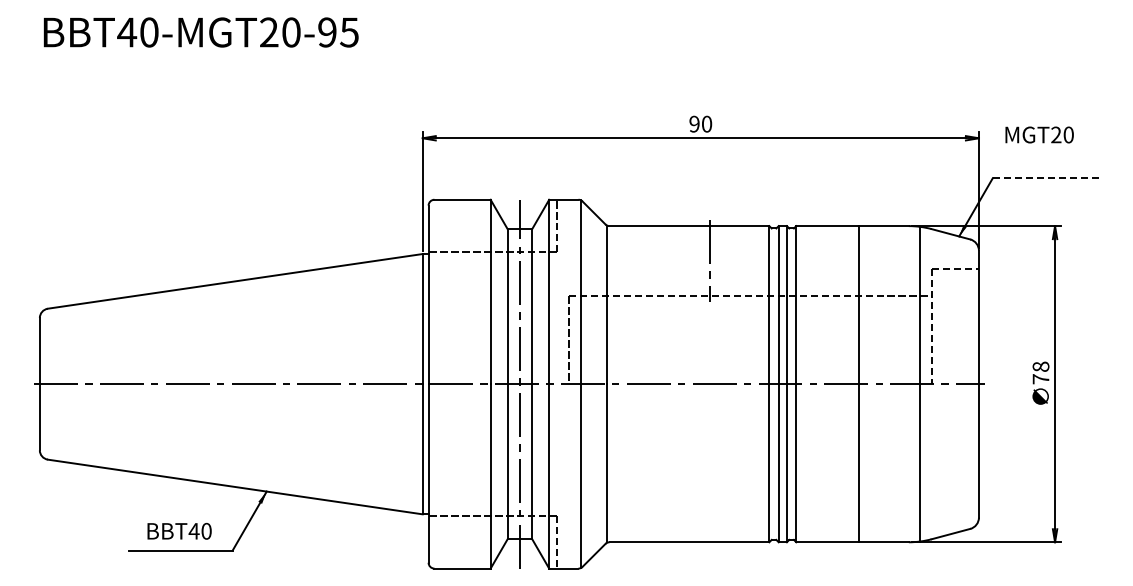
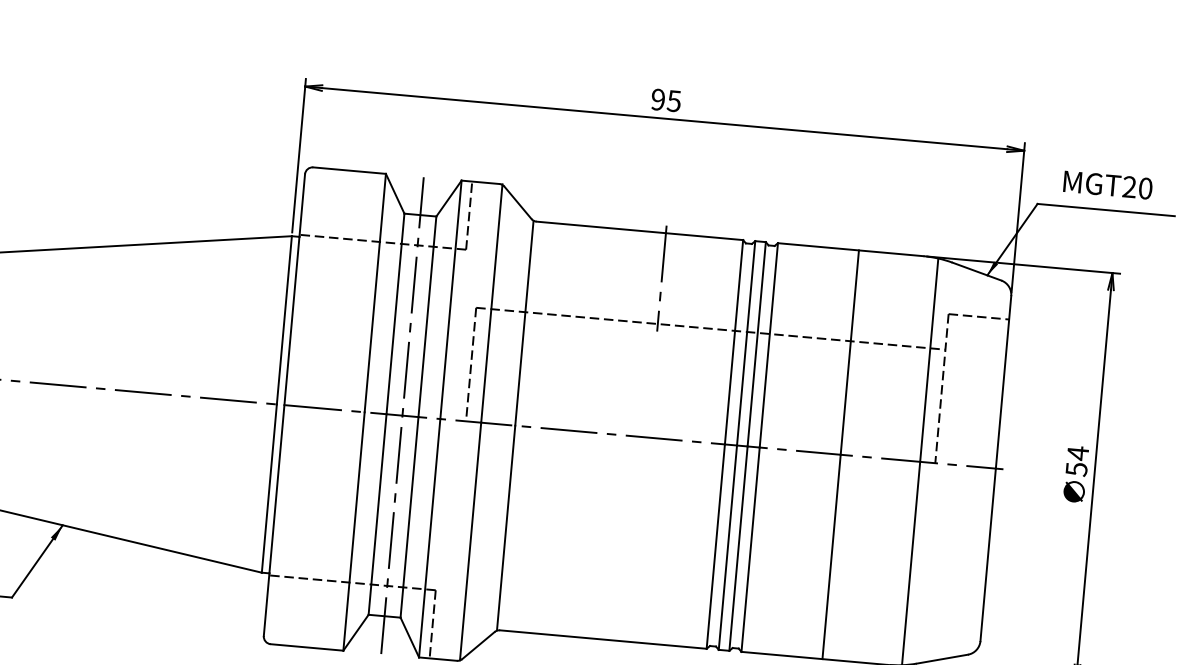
text: (706, 123) -> (673, 100), 90 -> 95
text: (1039, 134) -> (1107, 184), moved
line: (1046, 178) -> (1106, 210), dashed -> solid
text: (1040, 372) -> (1076, 460), 78 -> 54

